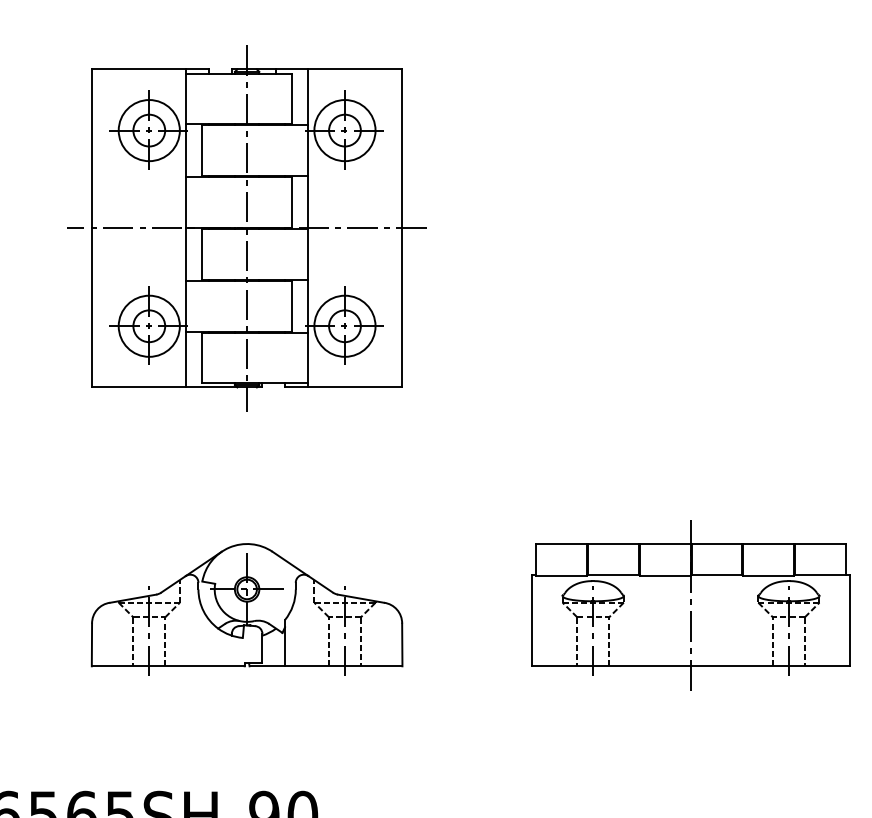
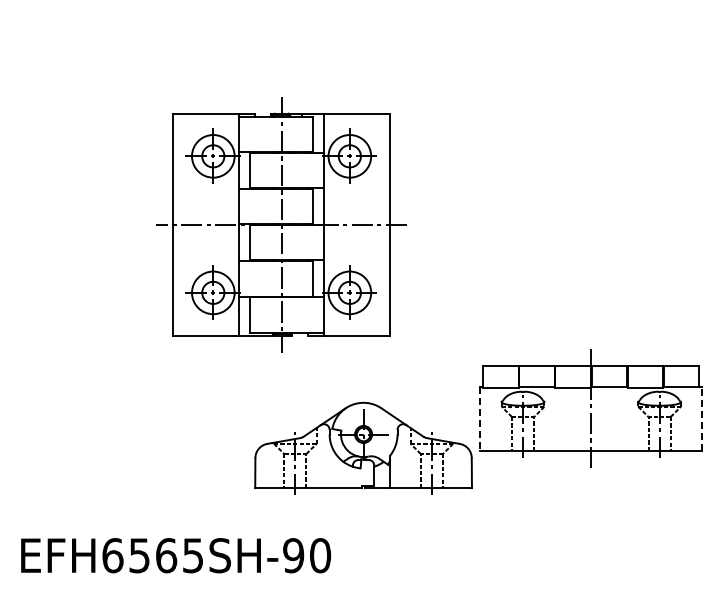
part: (246, 228) -> (281, 224), moved
part: (246, 608) -> (363, 447), moved
line: (532, 620) -> (480, 419), solid -> dashed
line: (850, 620) -> (702, 419), solid -> dashed

